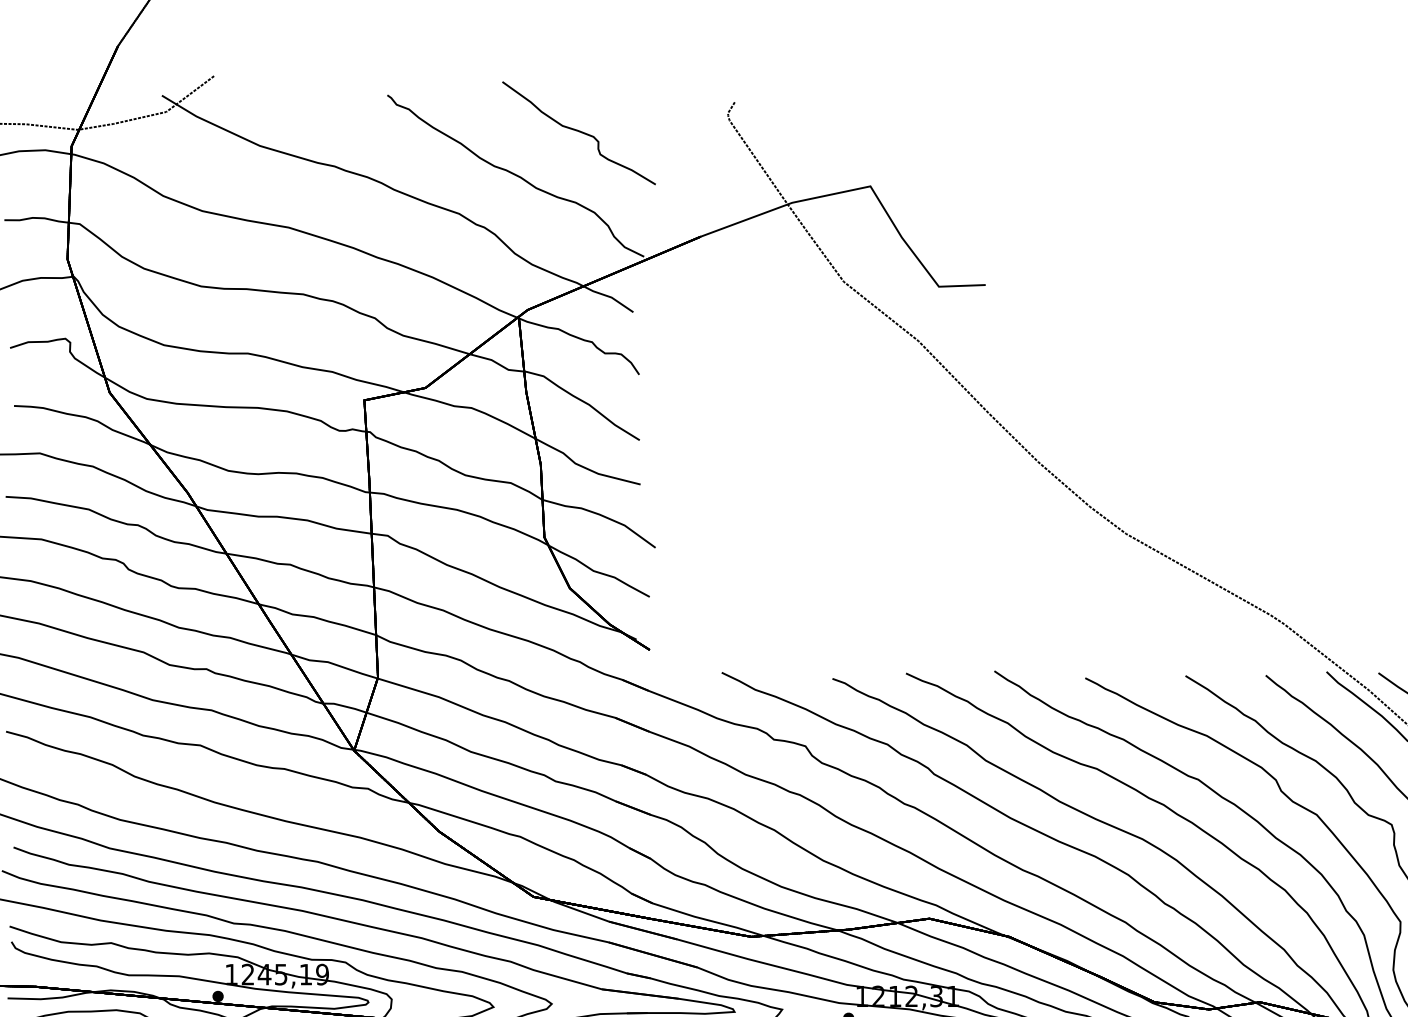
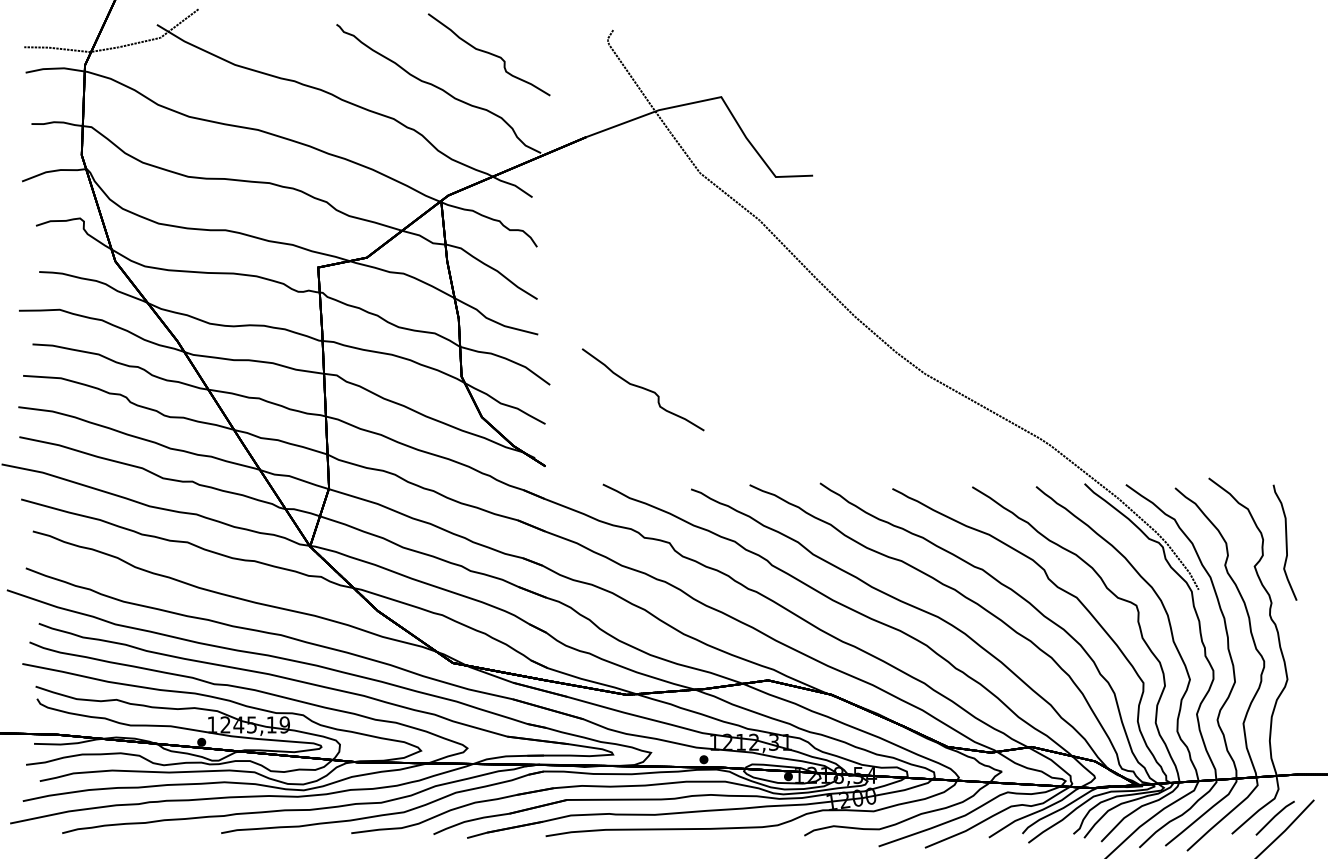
curve: (771, 552) -> (642, 388), added

